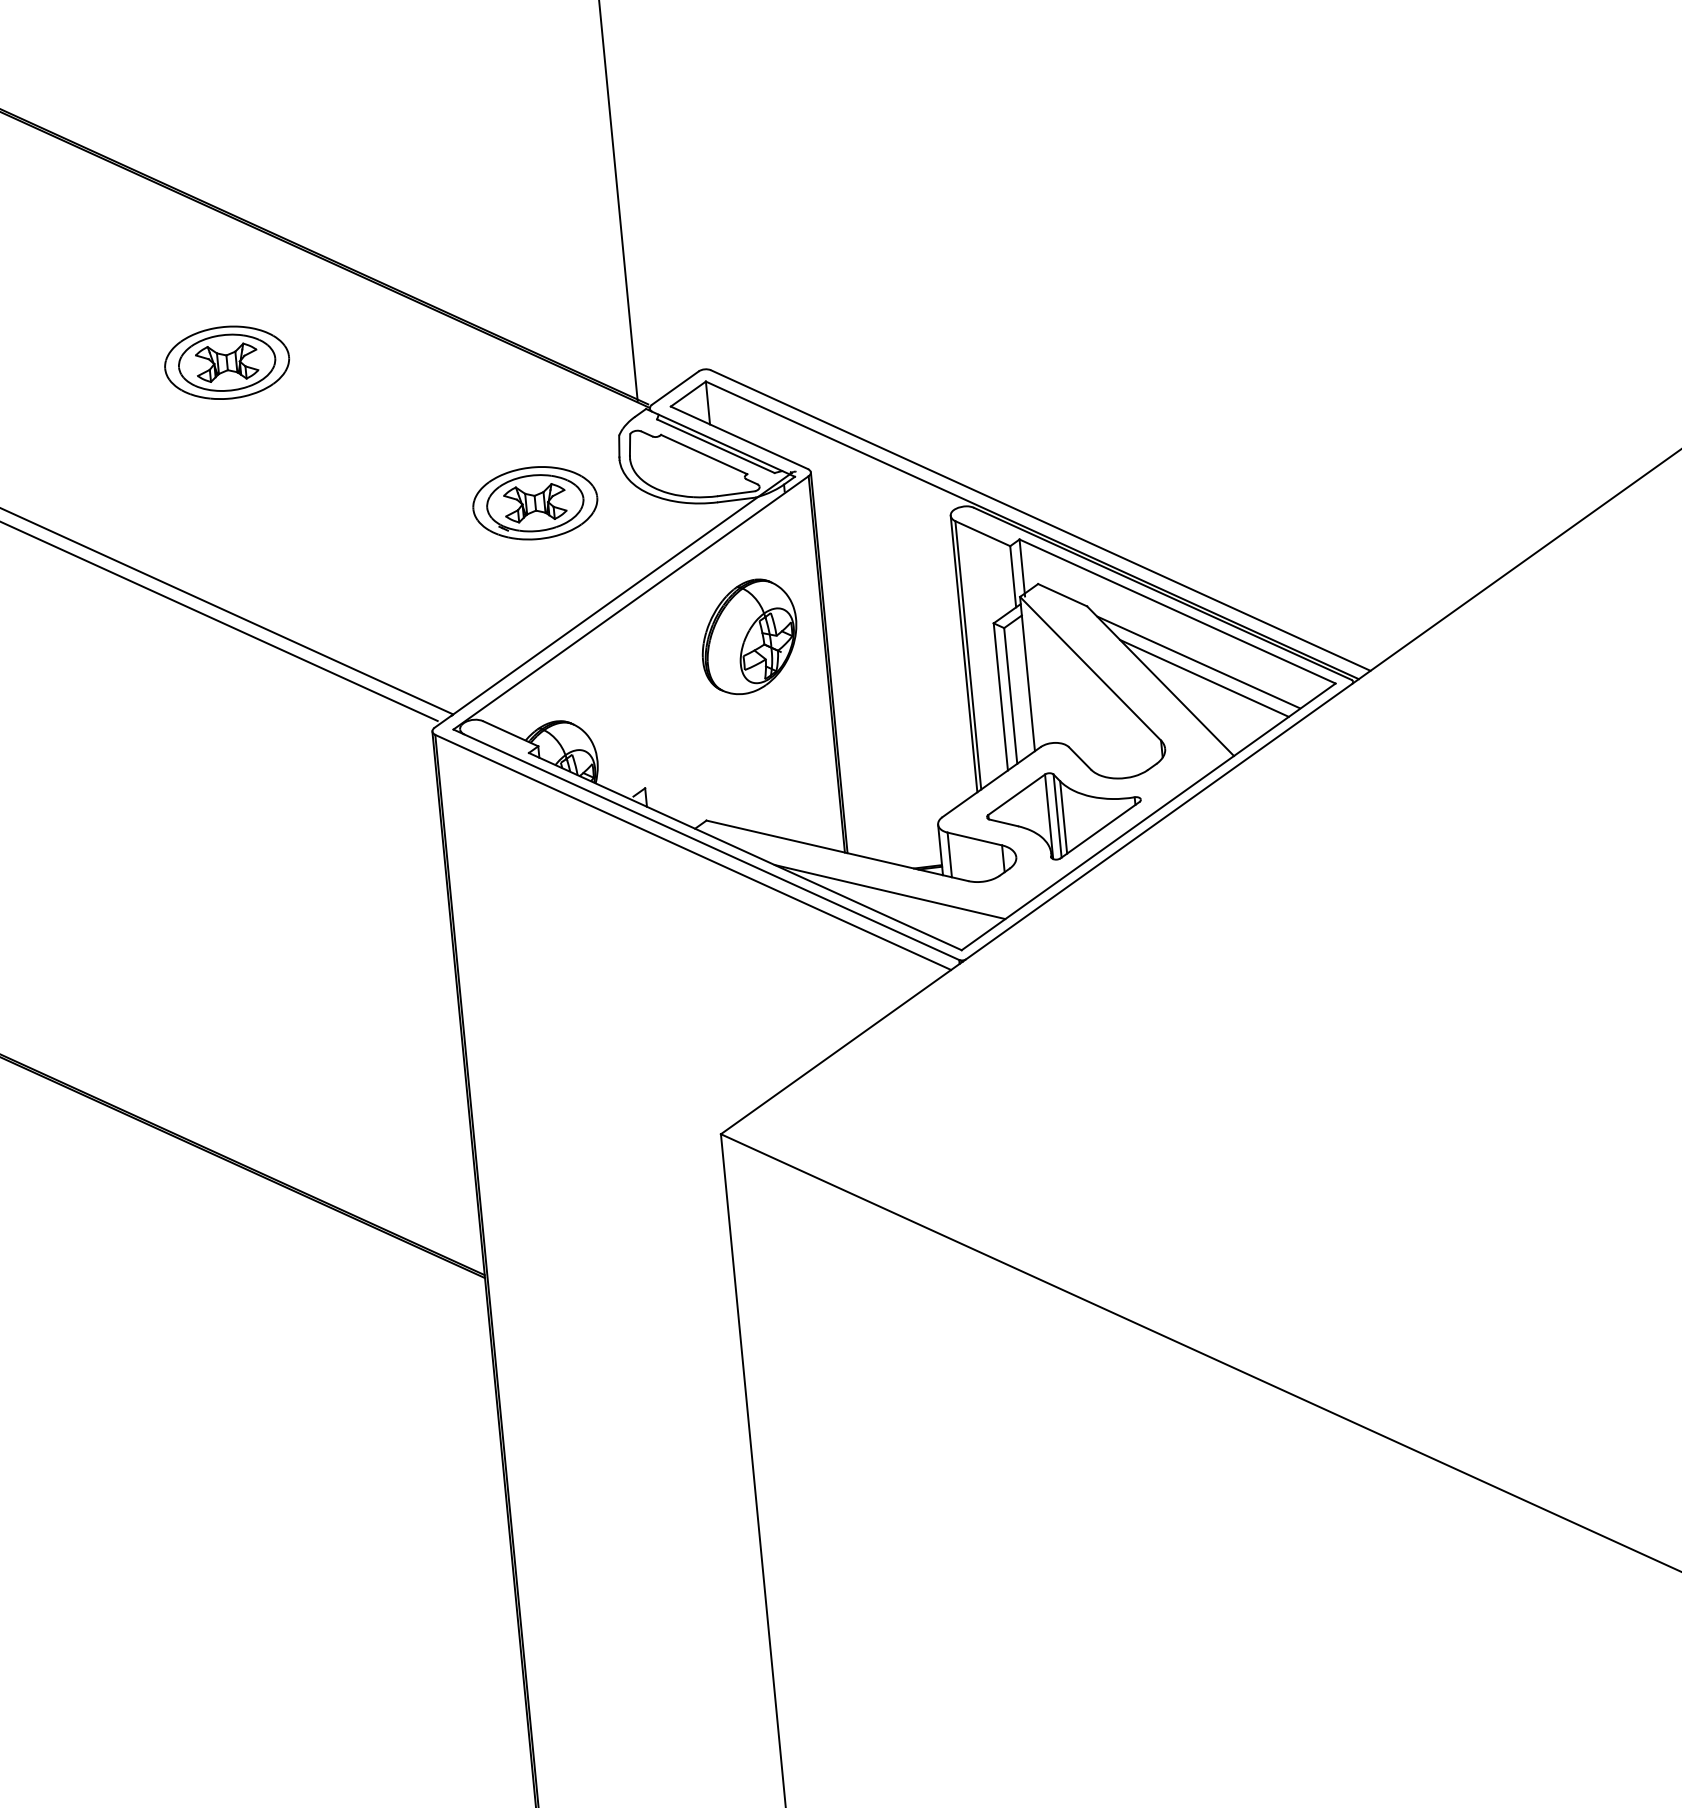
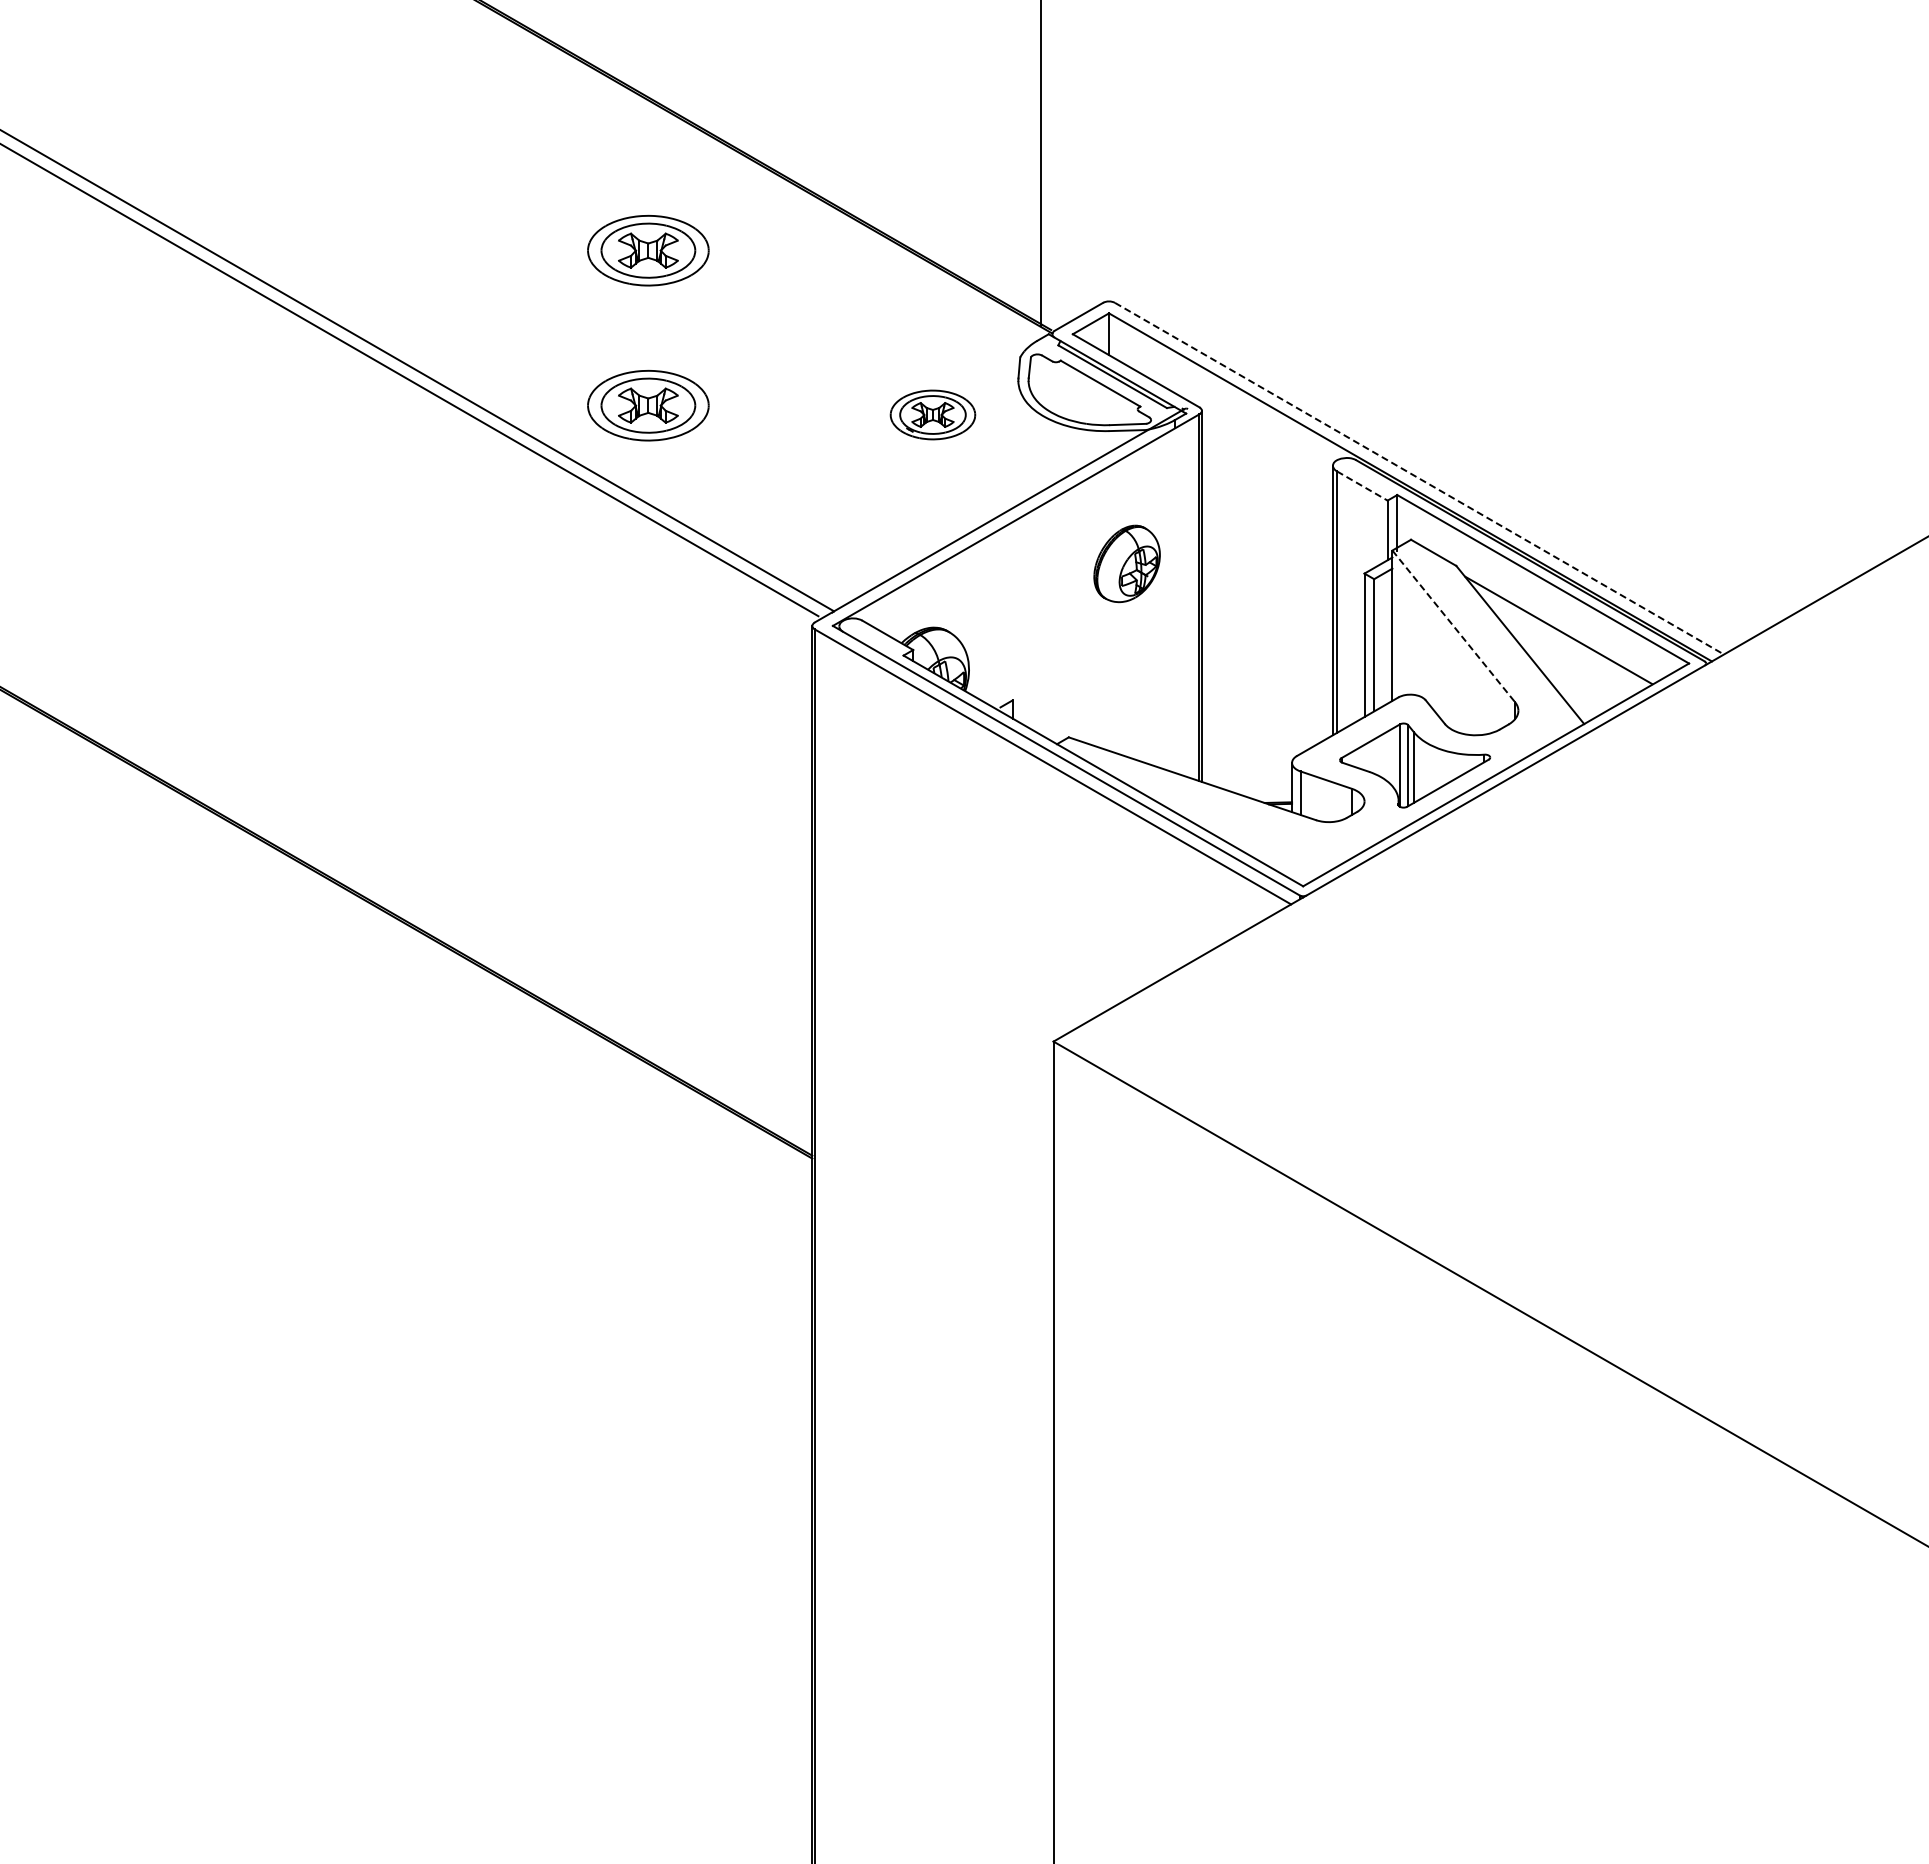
part: (534, 502) -> (932, 414), size x0.7
line: (1040, 520) -> (1419, 478), solid -> dashed
part: (242, 521) -> (648, 405), added
line: (983, 534) -> (1362, 486), solid -> dashed
part: (748, 636) -> (1126, 563), size x0.7
line: (1090, 668) -> (1453, 626), solid -> dashed
line: (1204, 678) -> (1562, 646), removed
line: (890, 892) -> (1239, 823), removed

